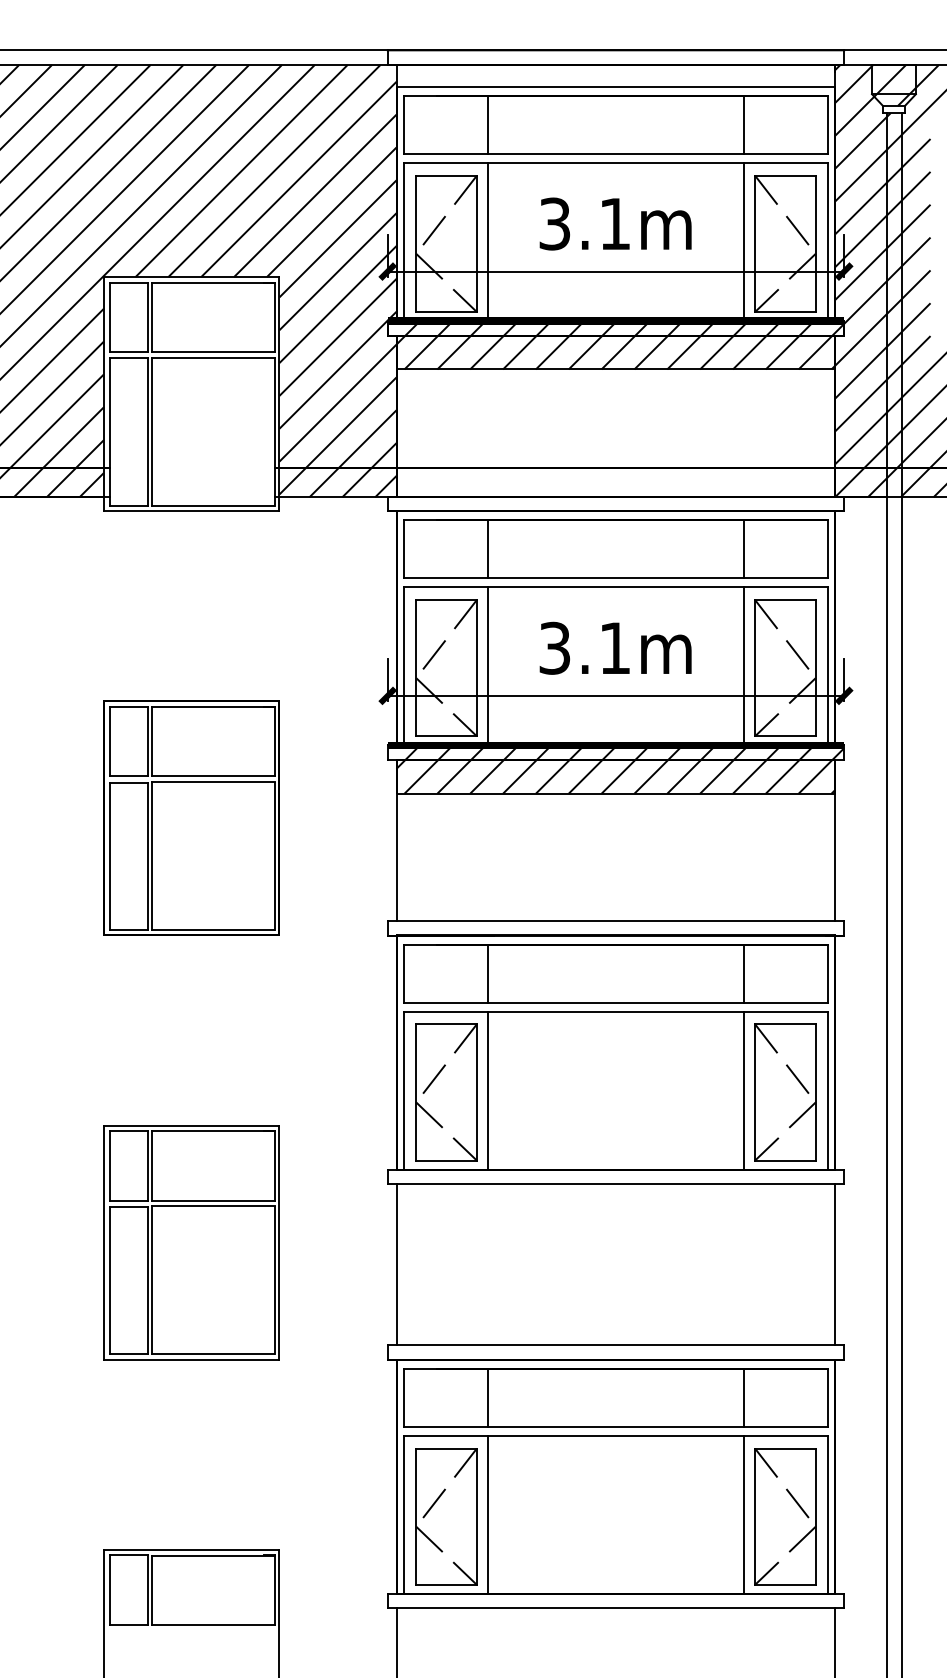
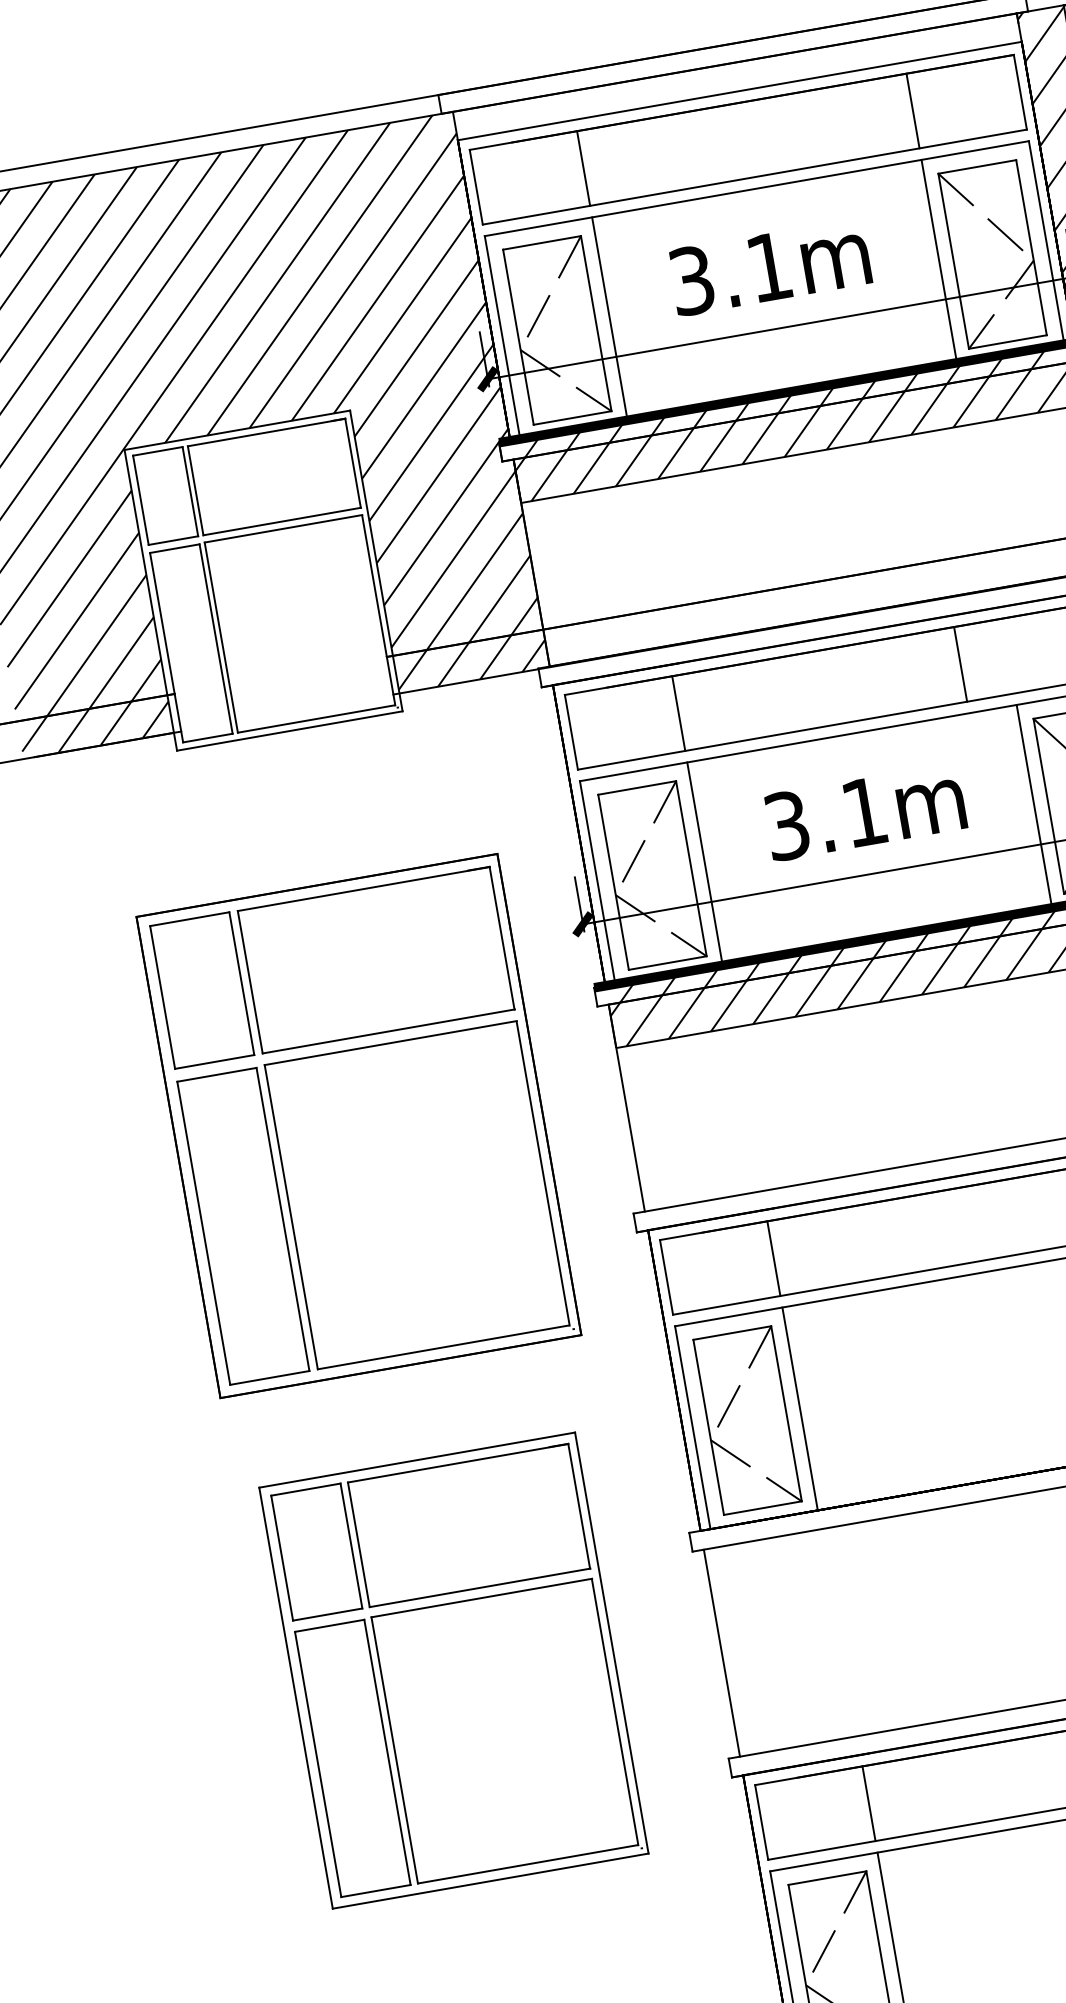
line: (744, 549) -> (961, 664), moved
part: (191, 817) -> (358, 1124), size x1.6
part: (191, 1242) -> (453, 1670), size x1.4

